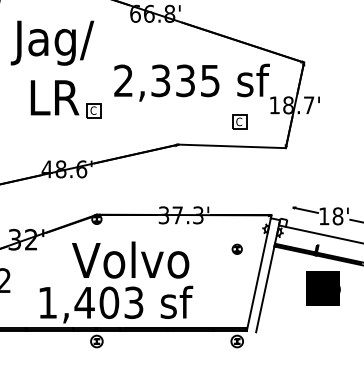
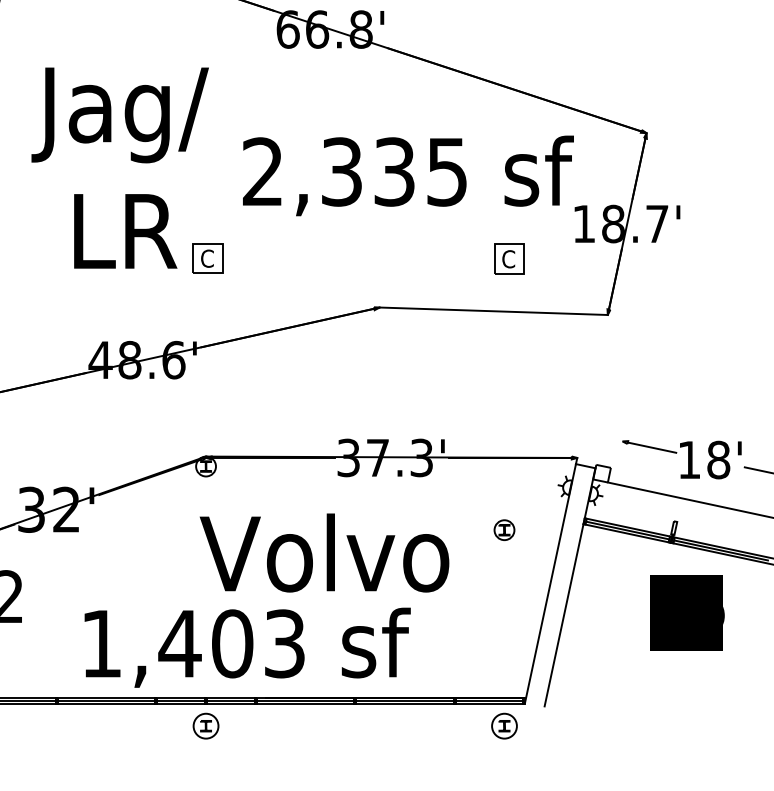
part: (55, 69) -> (126, 171), moved
text: (130, 259) -> (324, 551), moved

